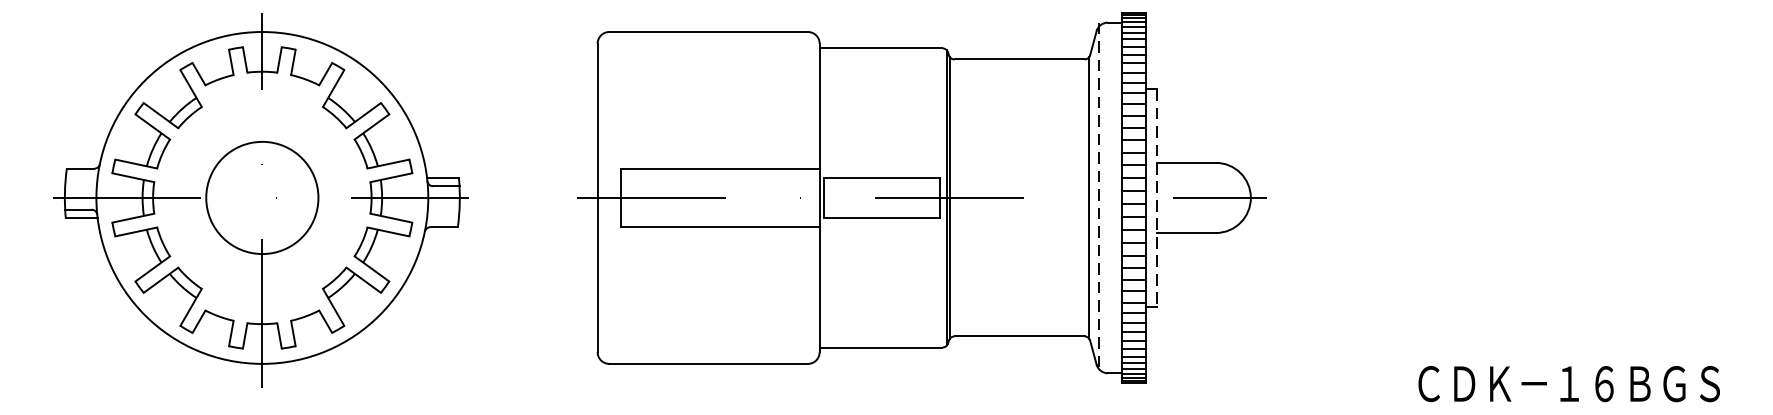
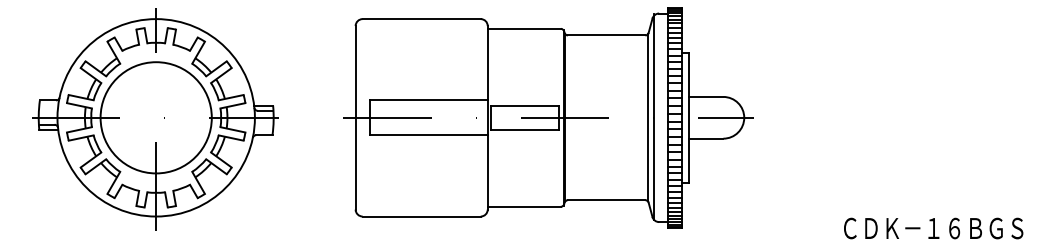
circle: (261, 197) -> (155, 117), size x1.67
line: (1098, 197) -> (653, 117), dashed -> solid
line: (1157, 197) -> (688, 117), dashed -> solid

